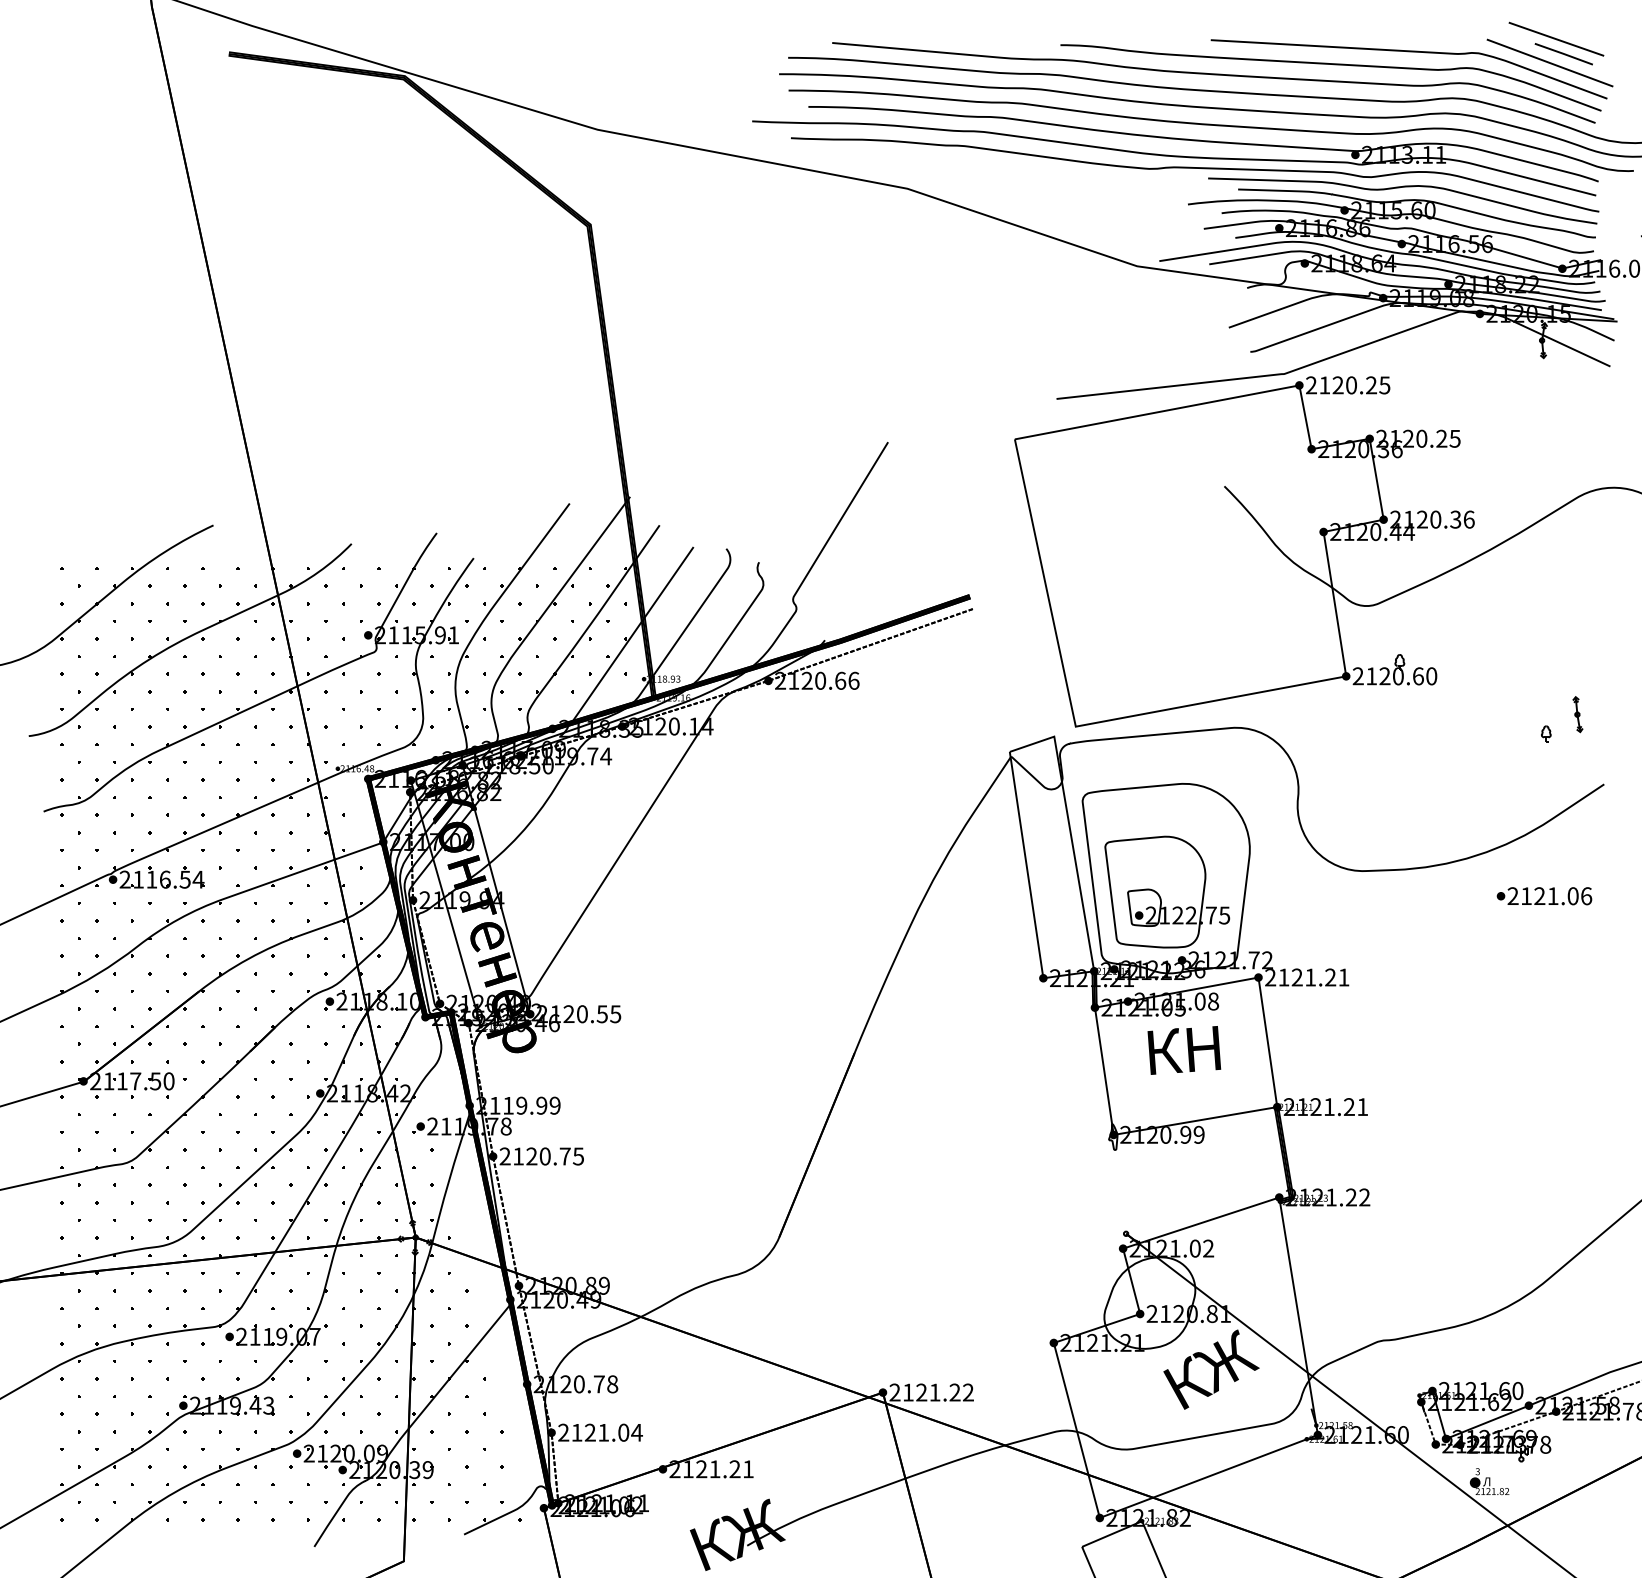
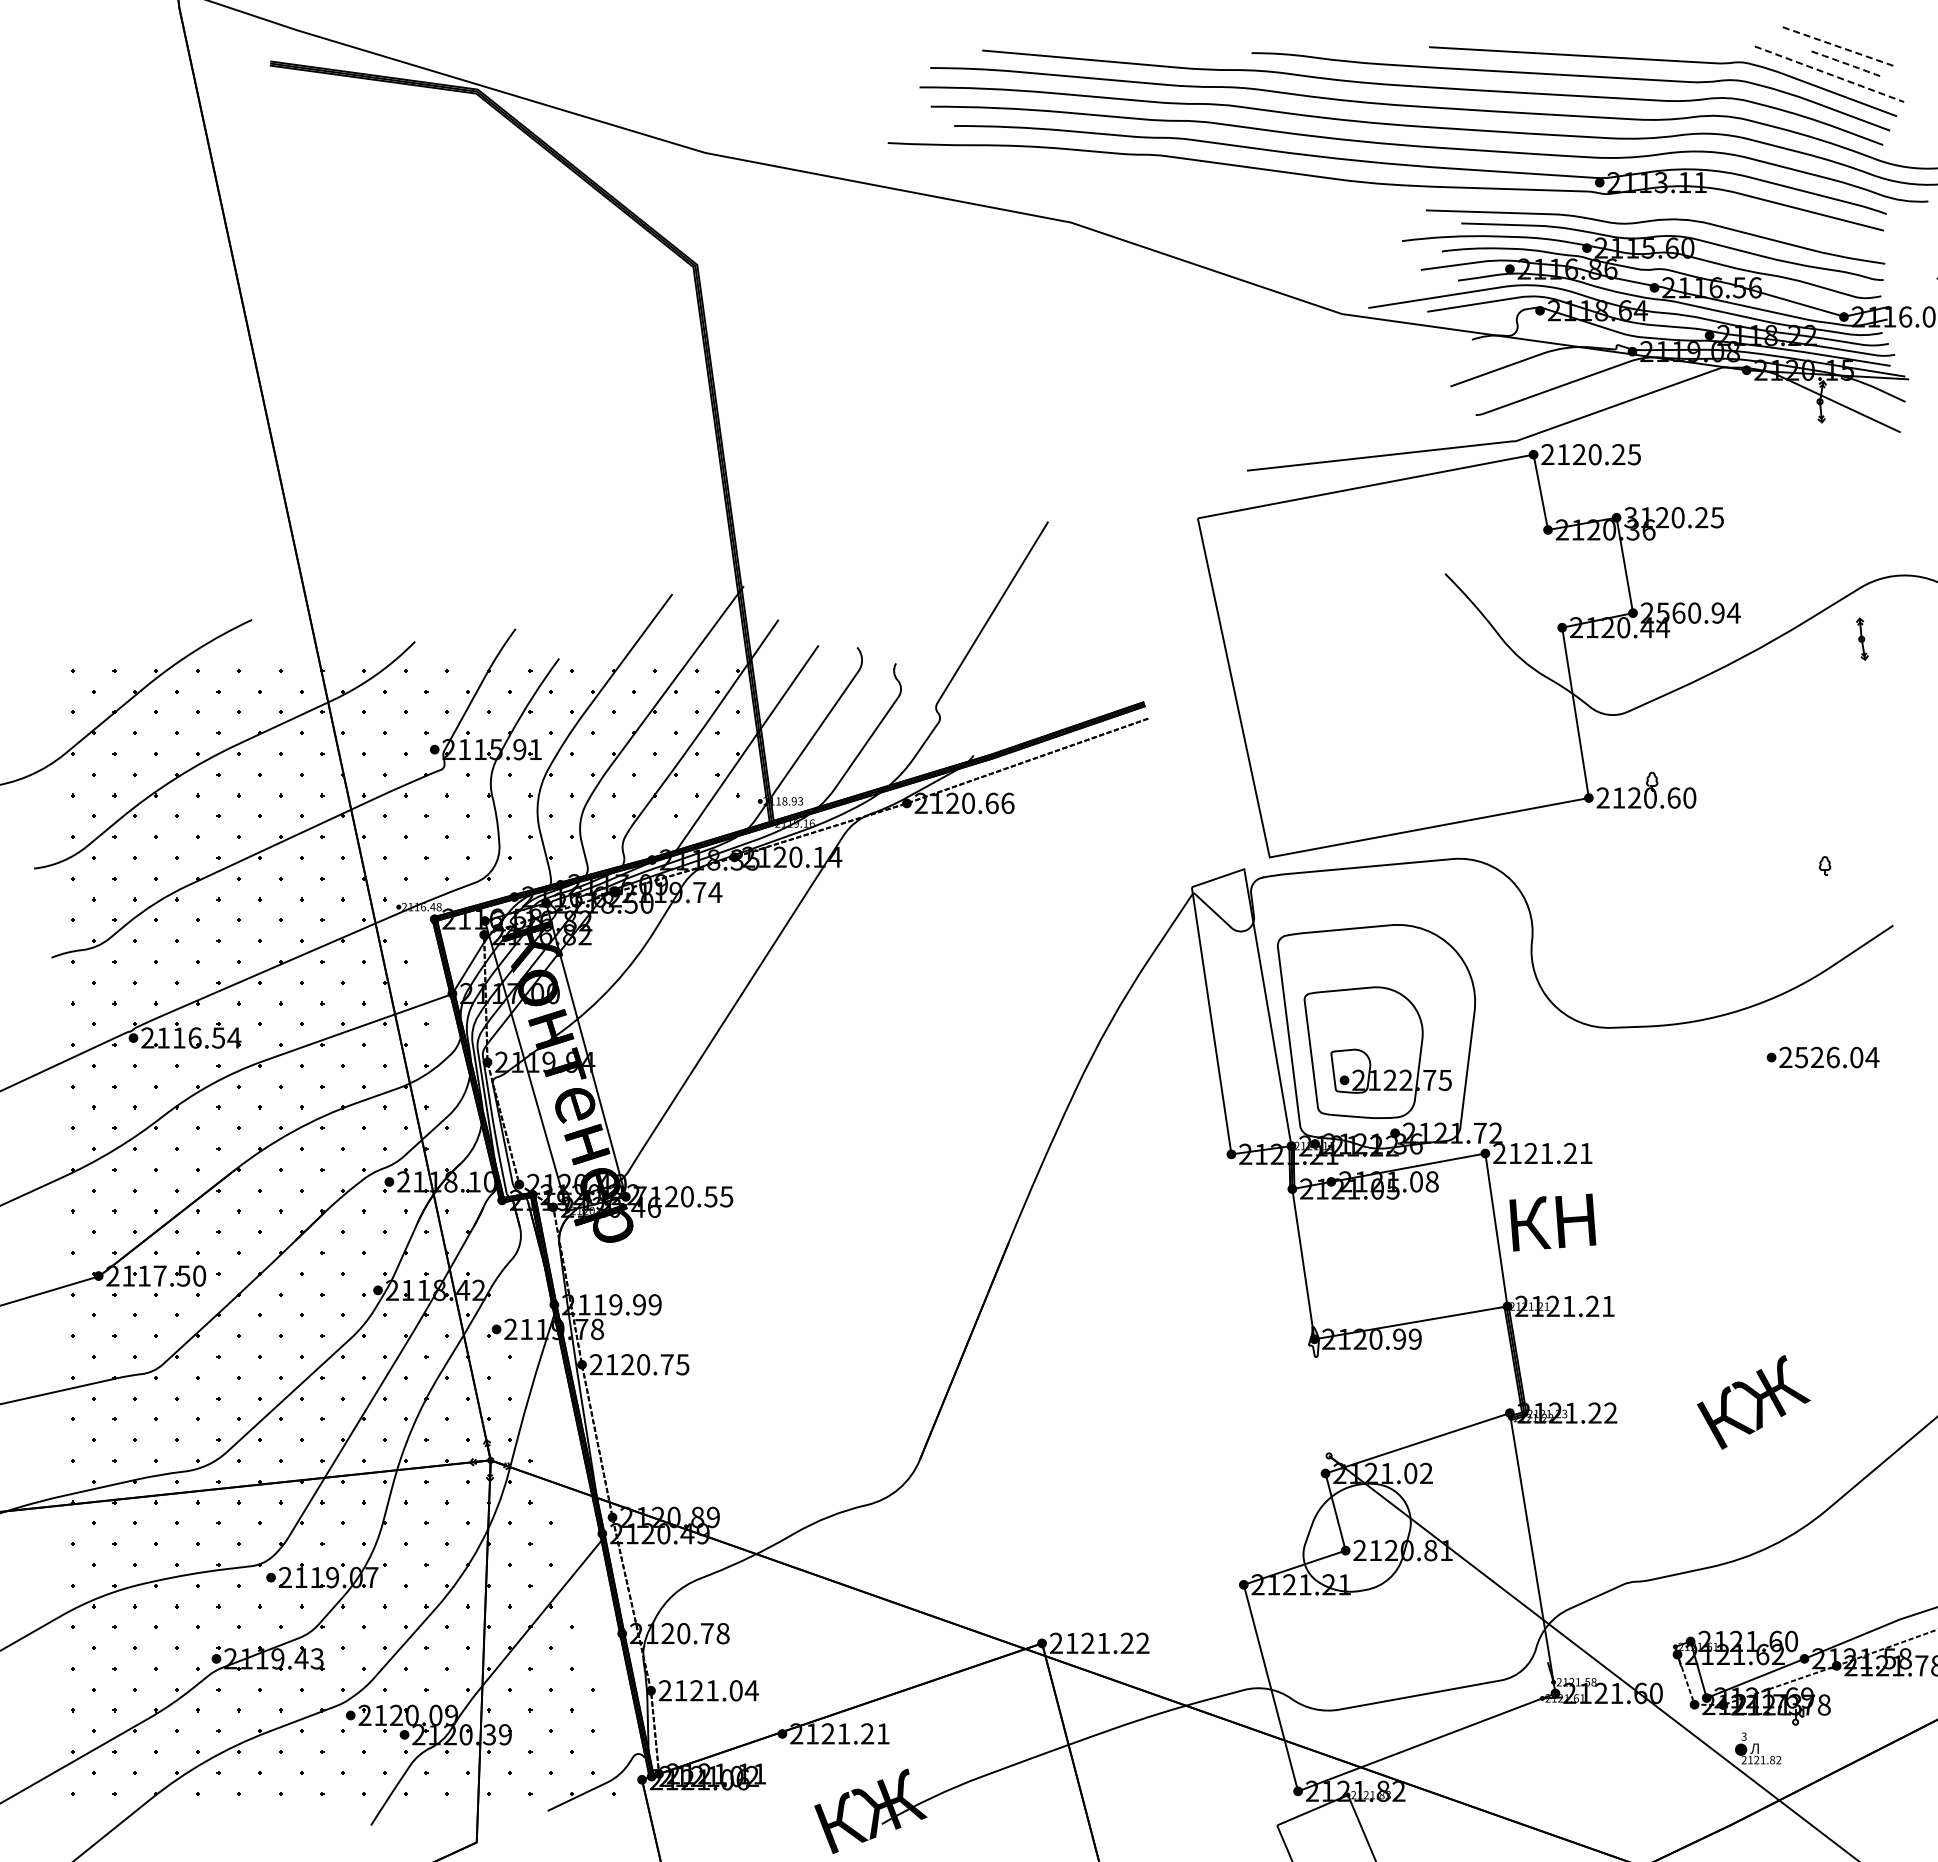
line: (1556, 39) -> (1837, 46), solid -> dashed
line: (1563, 53) -> (1845, 63), solid -> dashed
line: (1550, 63) -> (1829, 74), solid -> dashed
curve: (1195, 168) -> (1410, 198), removed
text: (1381, 438) -> (1630, 517), 2120.25 -> 3120.25
text: (1439, 519) -> (1698, 612), 2120.36 -> 2560.94
part: (1578, 714) -> (1862, 638), moved
text: (1556, 896) -> (1836, 1057), 2121.06 -> 2526.04
text: (541, 1013) -> (639, 1196), 2120.55 -> 7120.55
text: (1184, 1050) -> (1552, 1222), moved
text: (1211, 1369) -> (1753, 1402), moved

